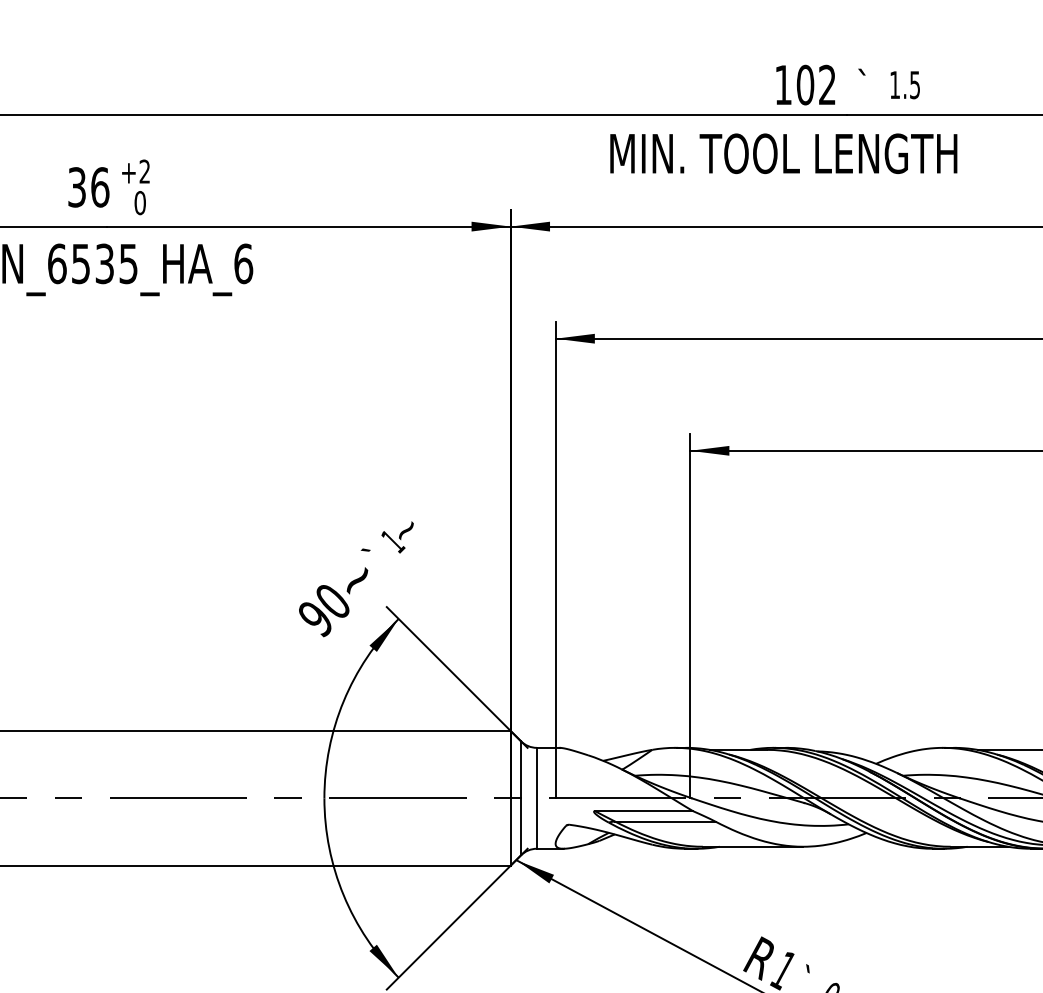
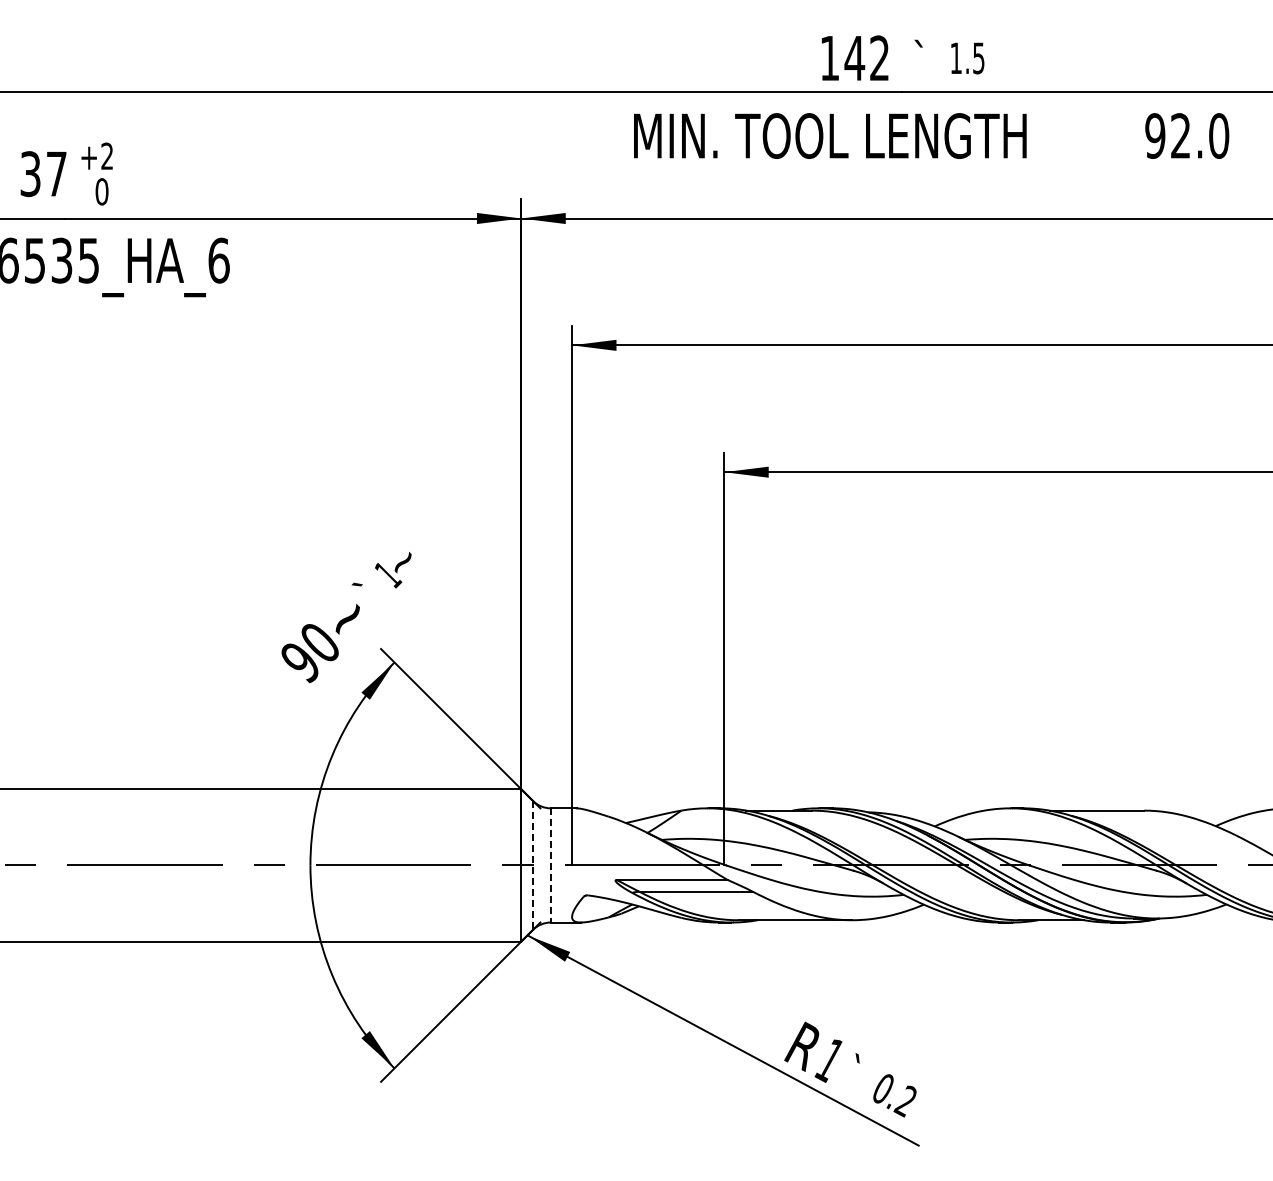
text: (805, 85) -> (854, 58), 102 -> 142
text: (100, 187) -> (56, 174), 36 -> 37
line: (520, 798) -> (532, 865), solid -> dashed
line: (536, 798) -> (550, 865), solid -> dashed

